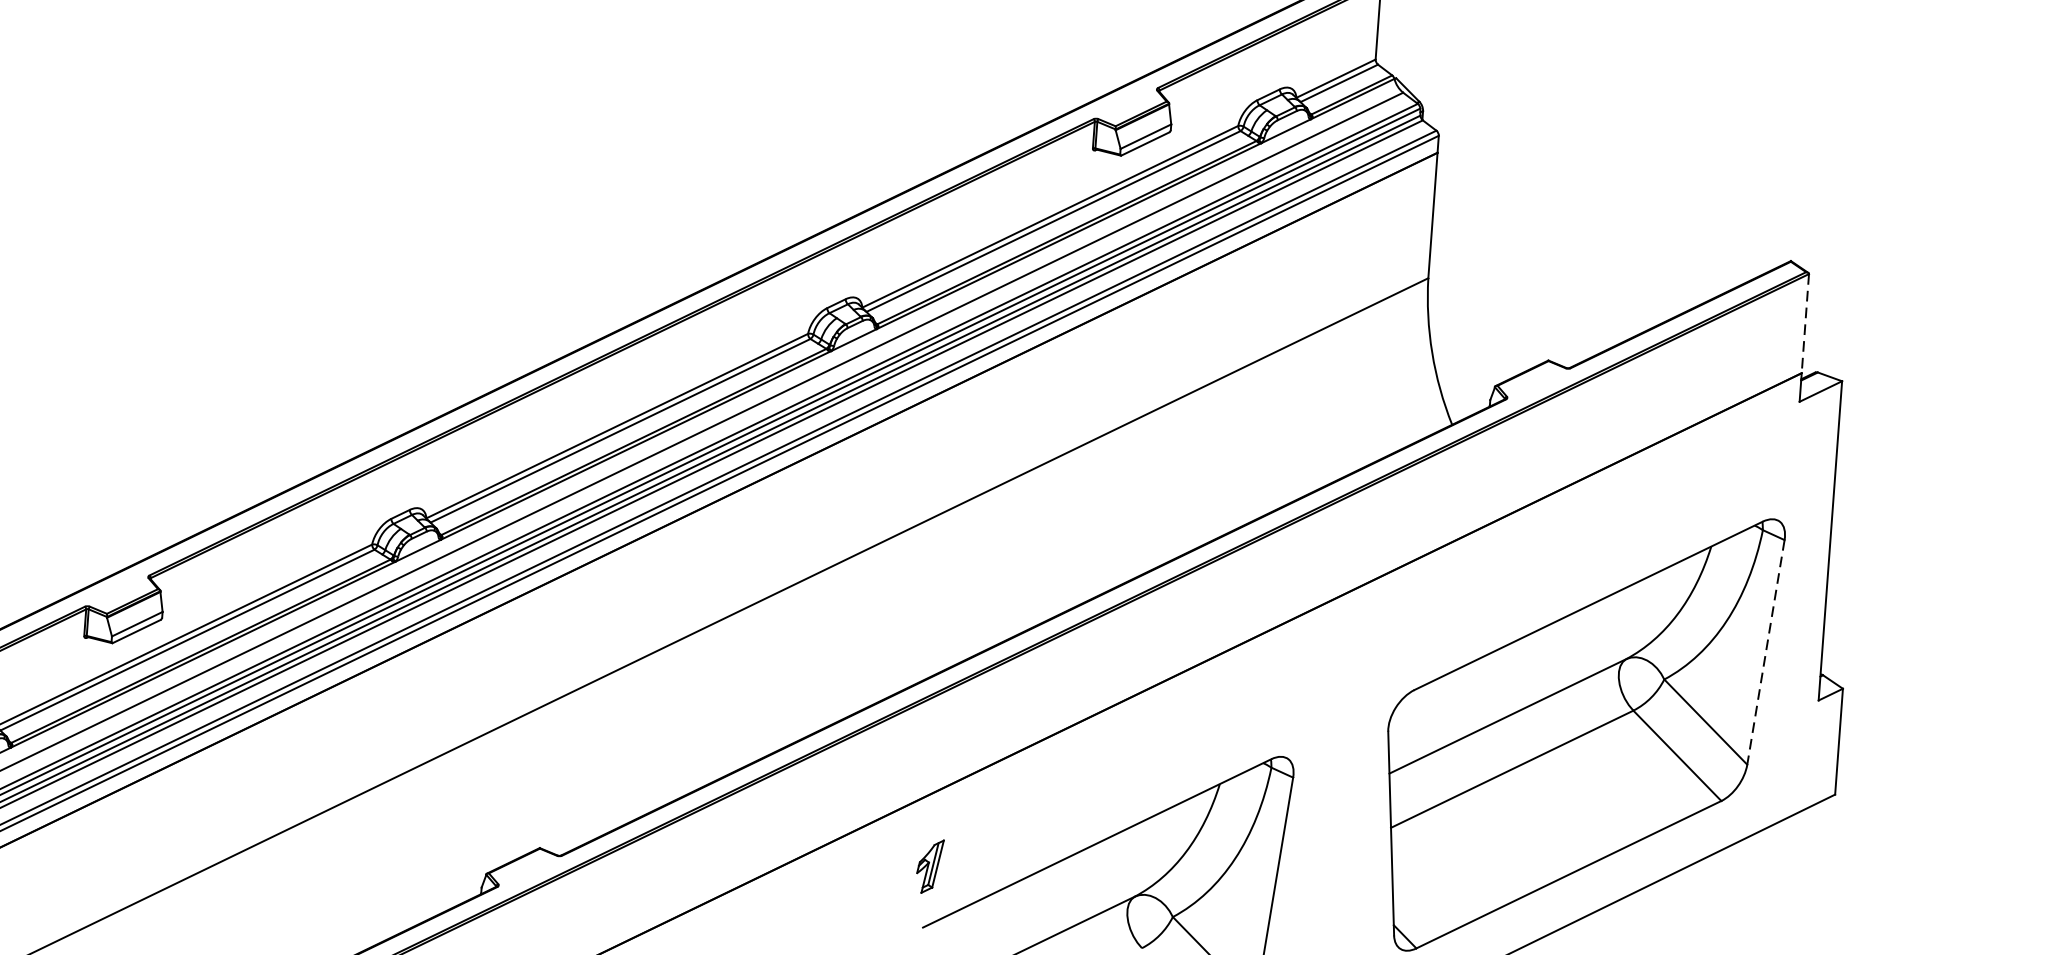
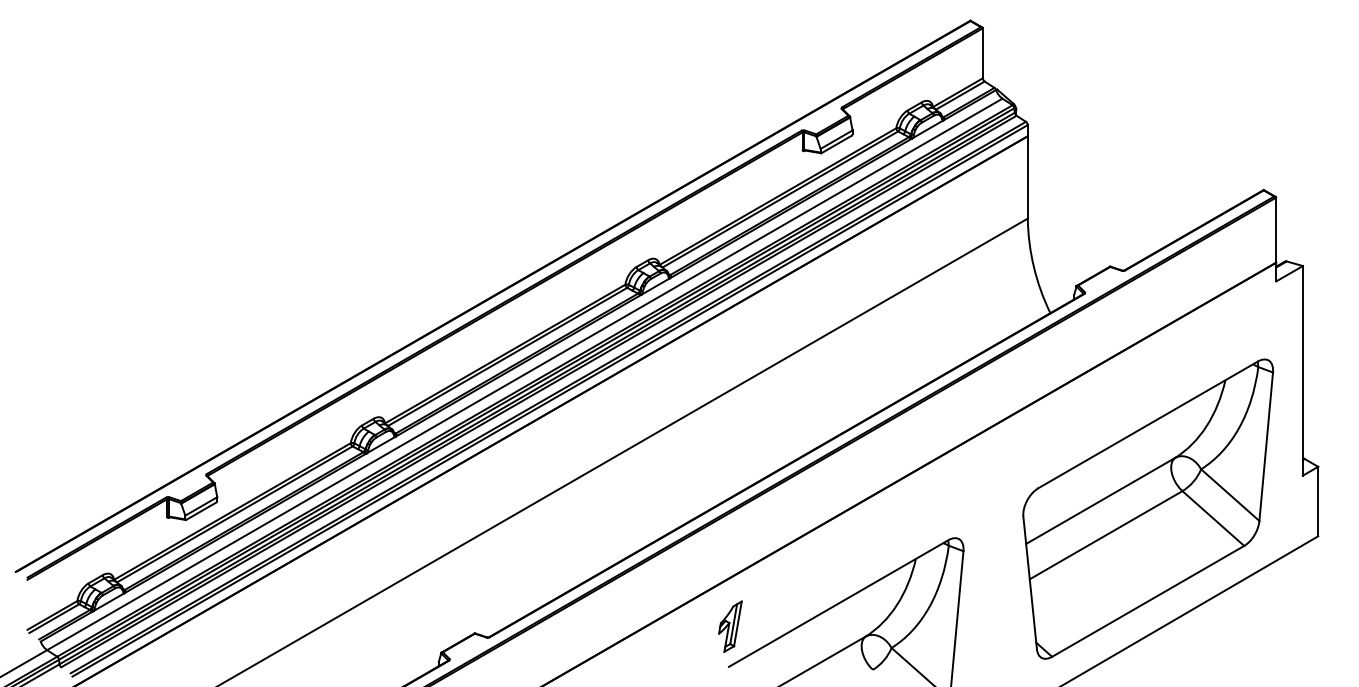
line: (1805, 324) -> (1276, 230), dashed -> solid
line: (1766, 652) -> (1266, 446), dashed -> solid
part: (929, 866) -> (730, 626), size x1.43

